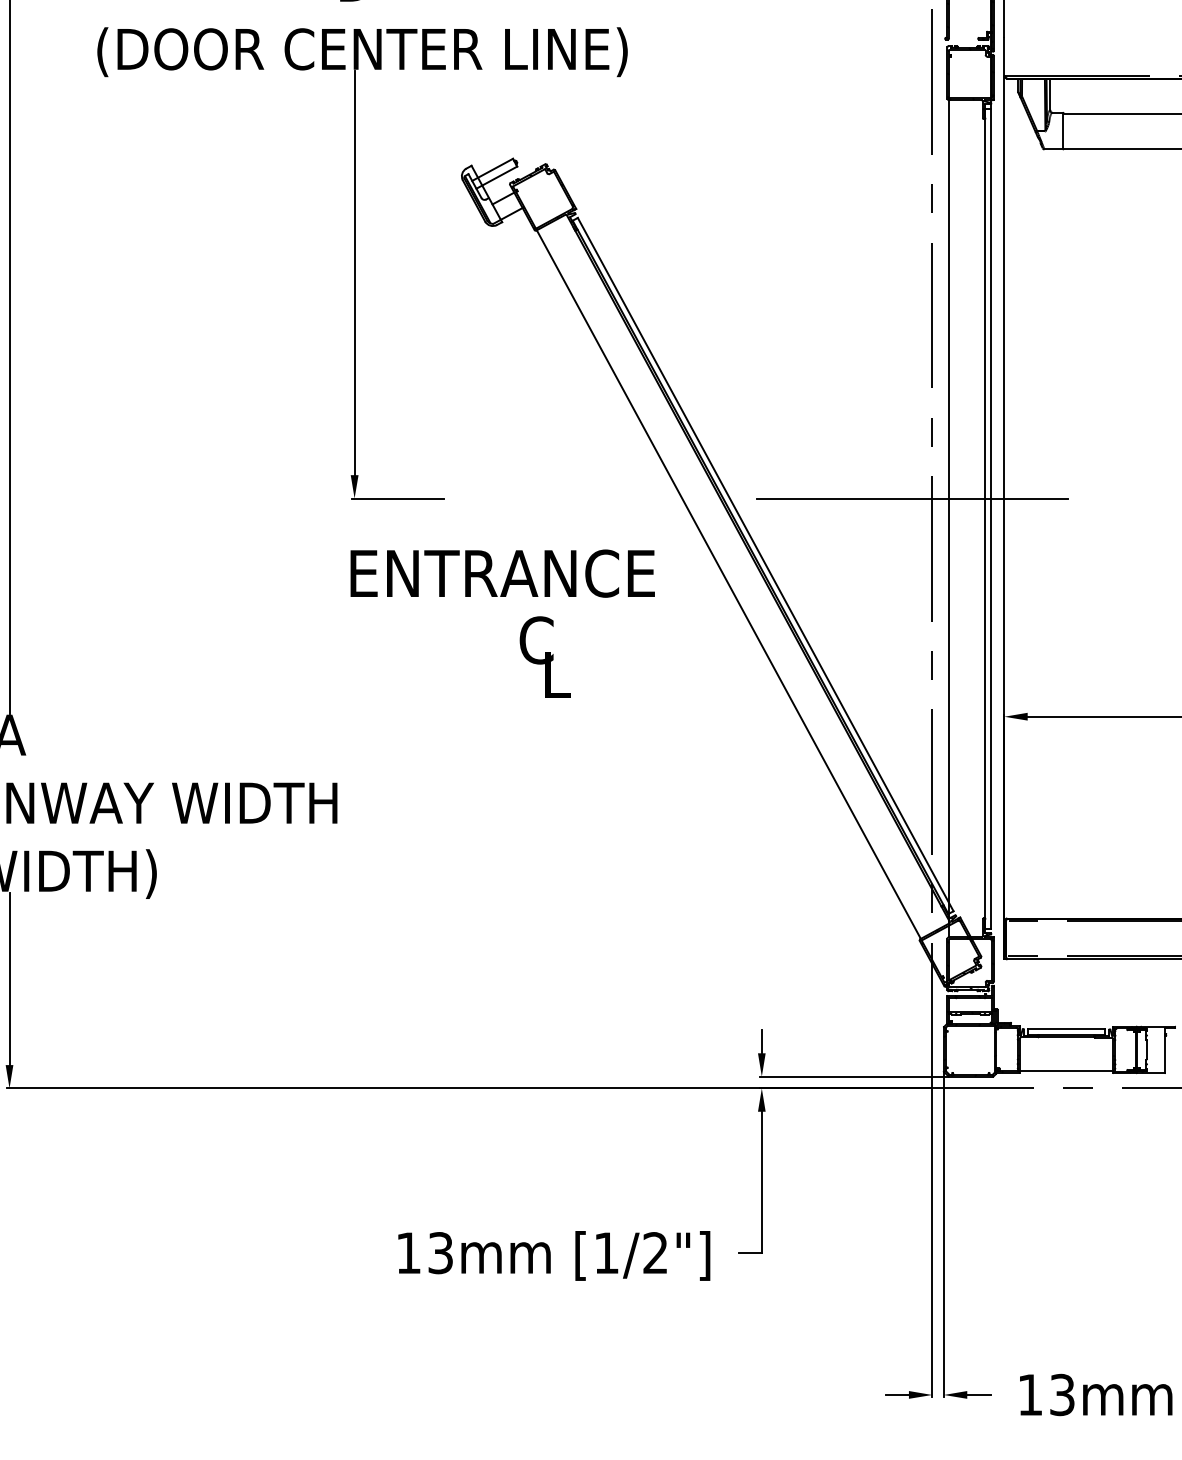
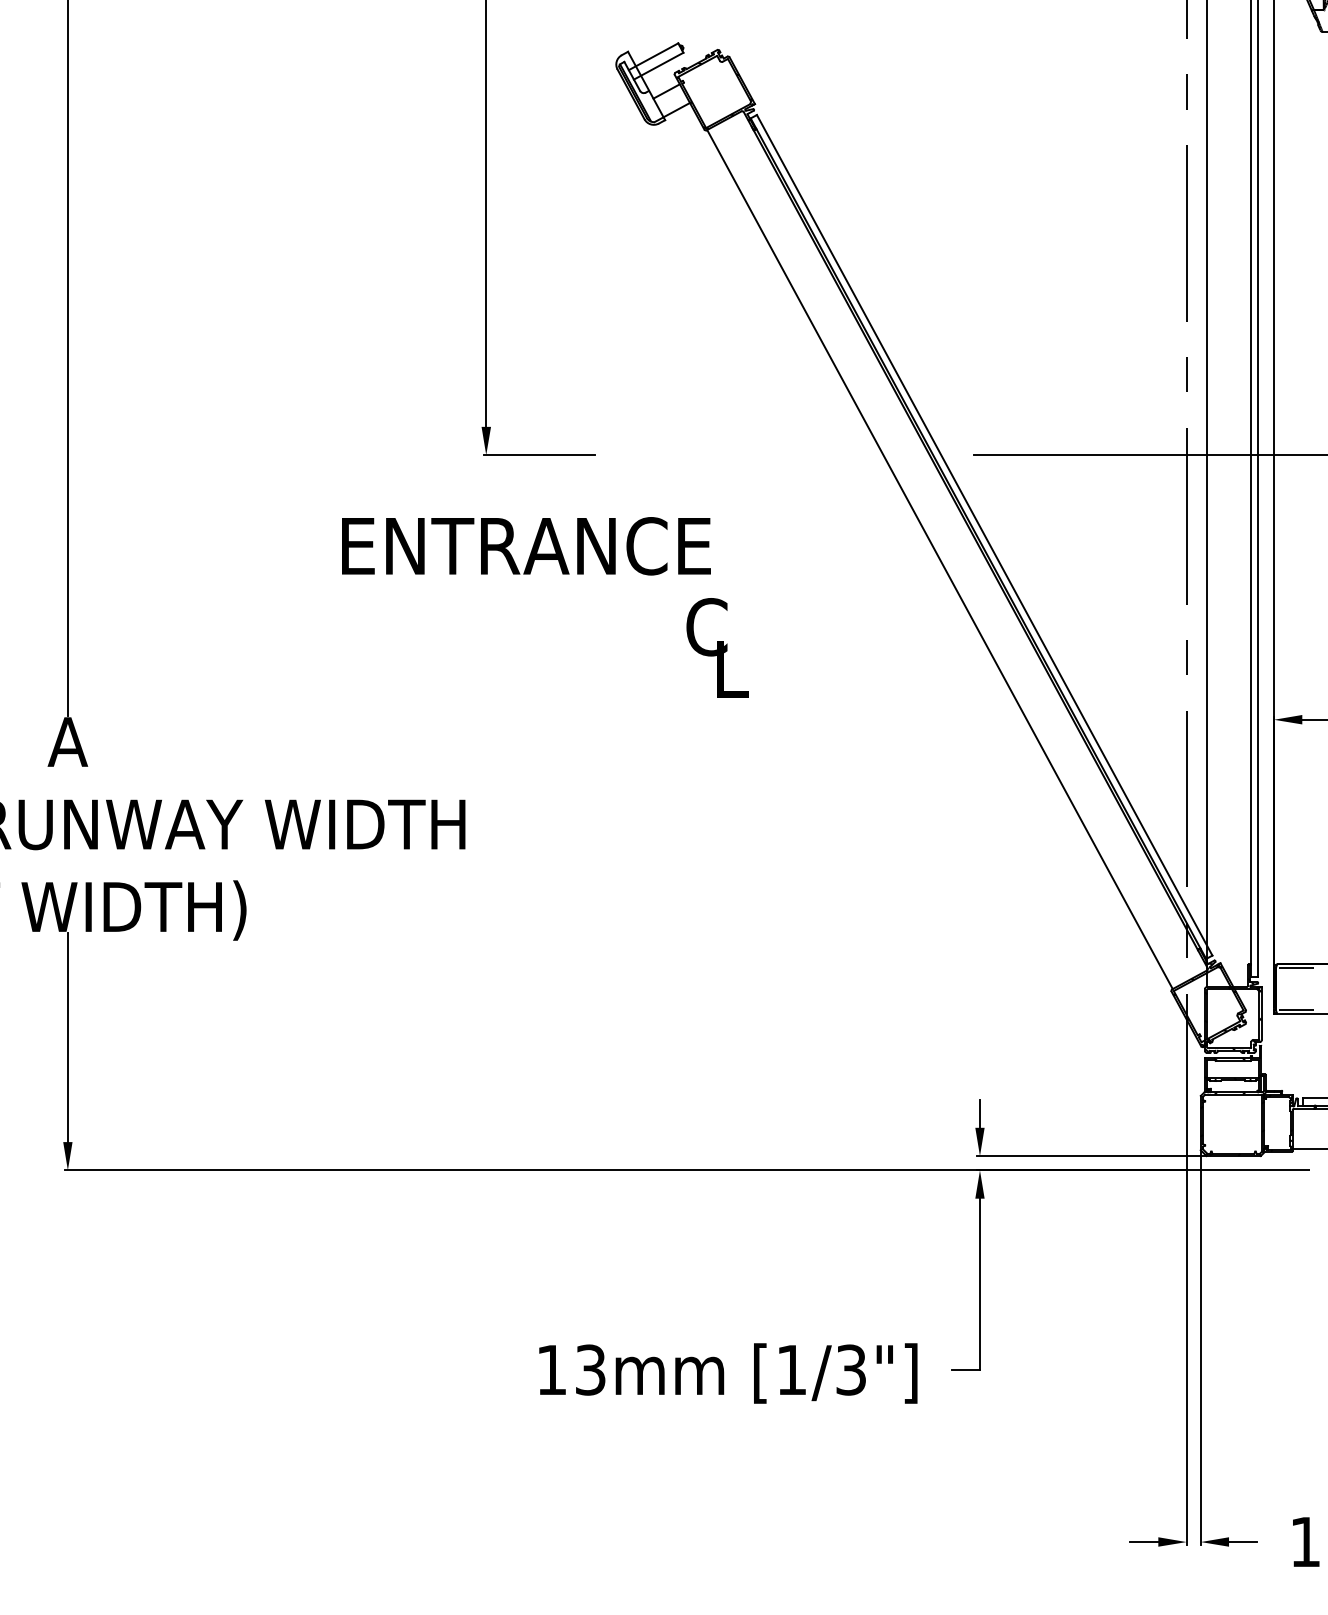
text: (502, 573) -> (526, 546), moved
text: (655, 1253) -> (851, 1370), [1/2"] -> [1/3"]

